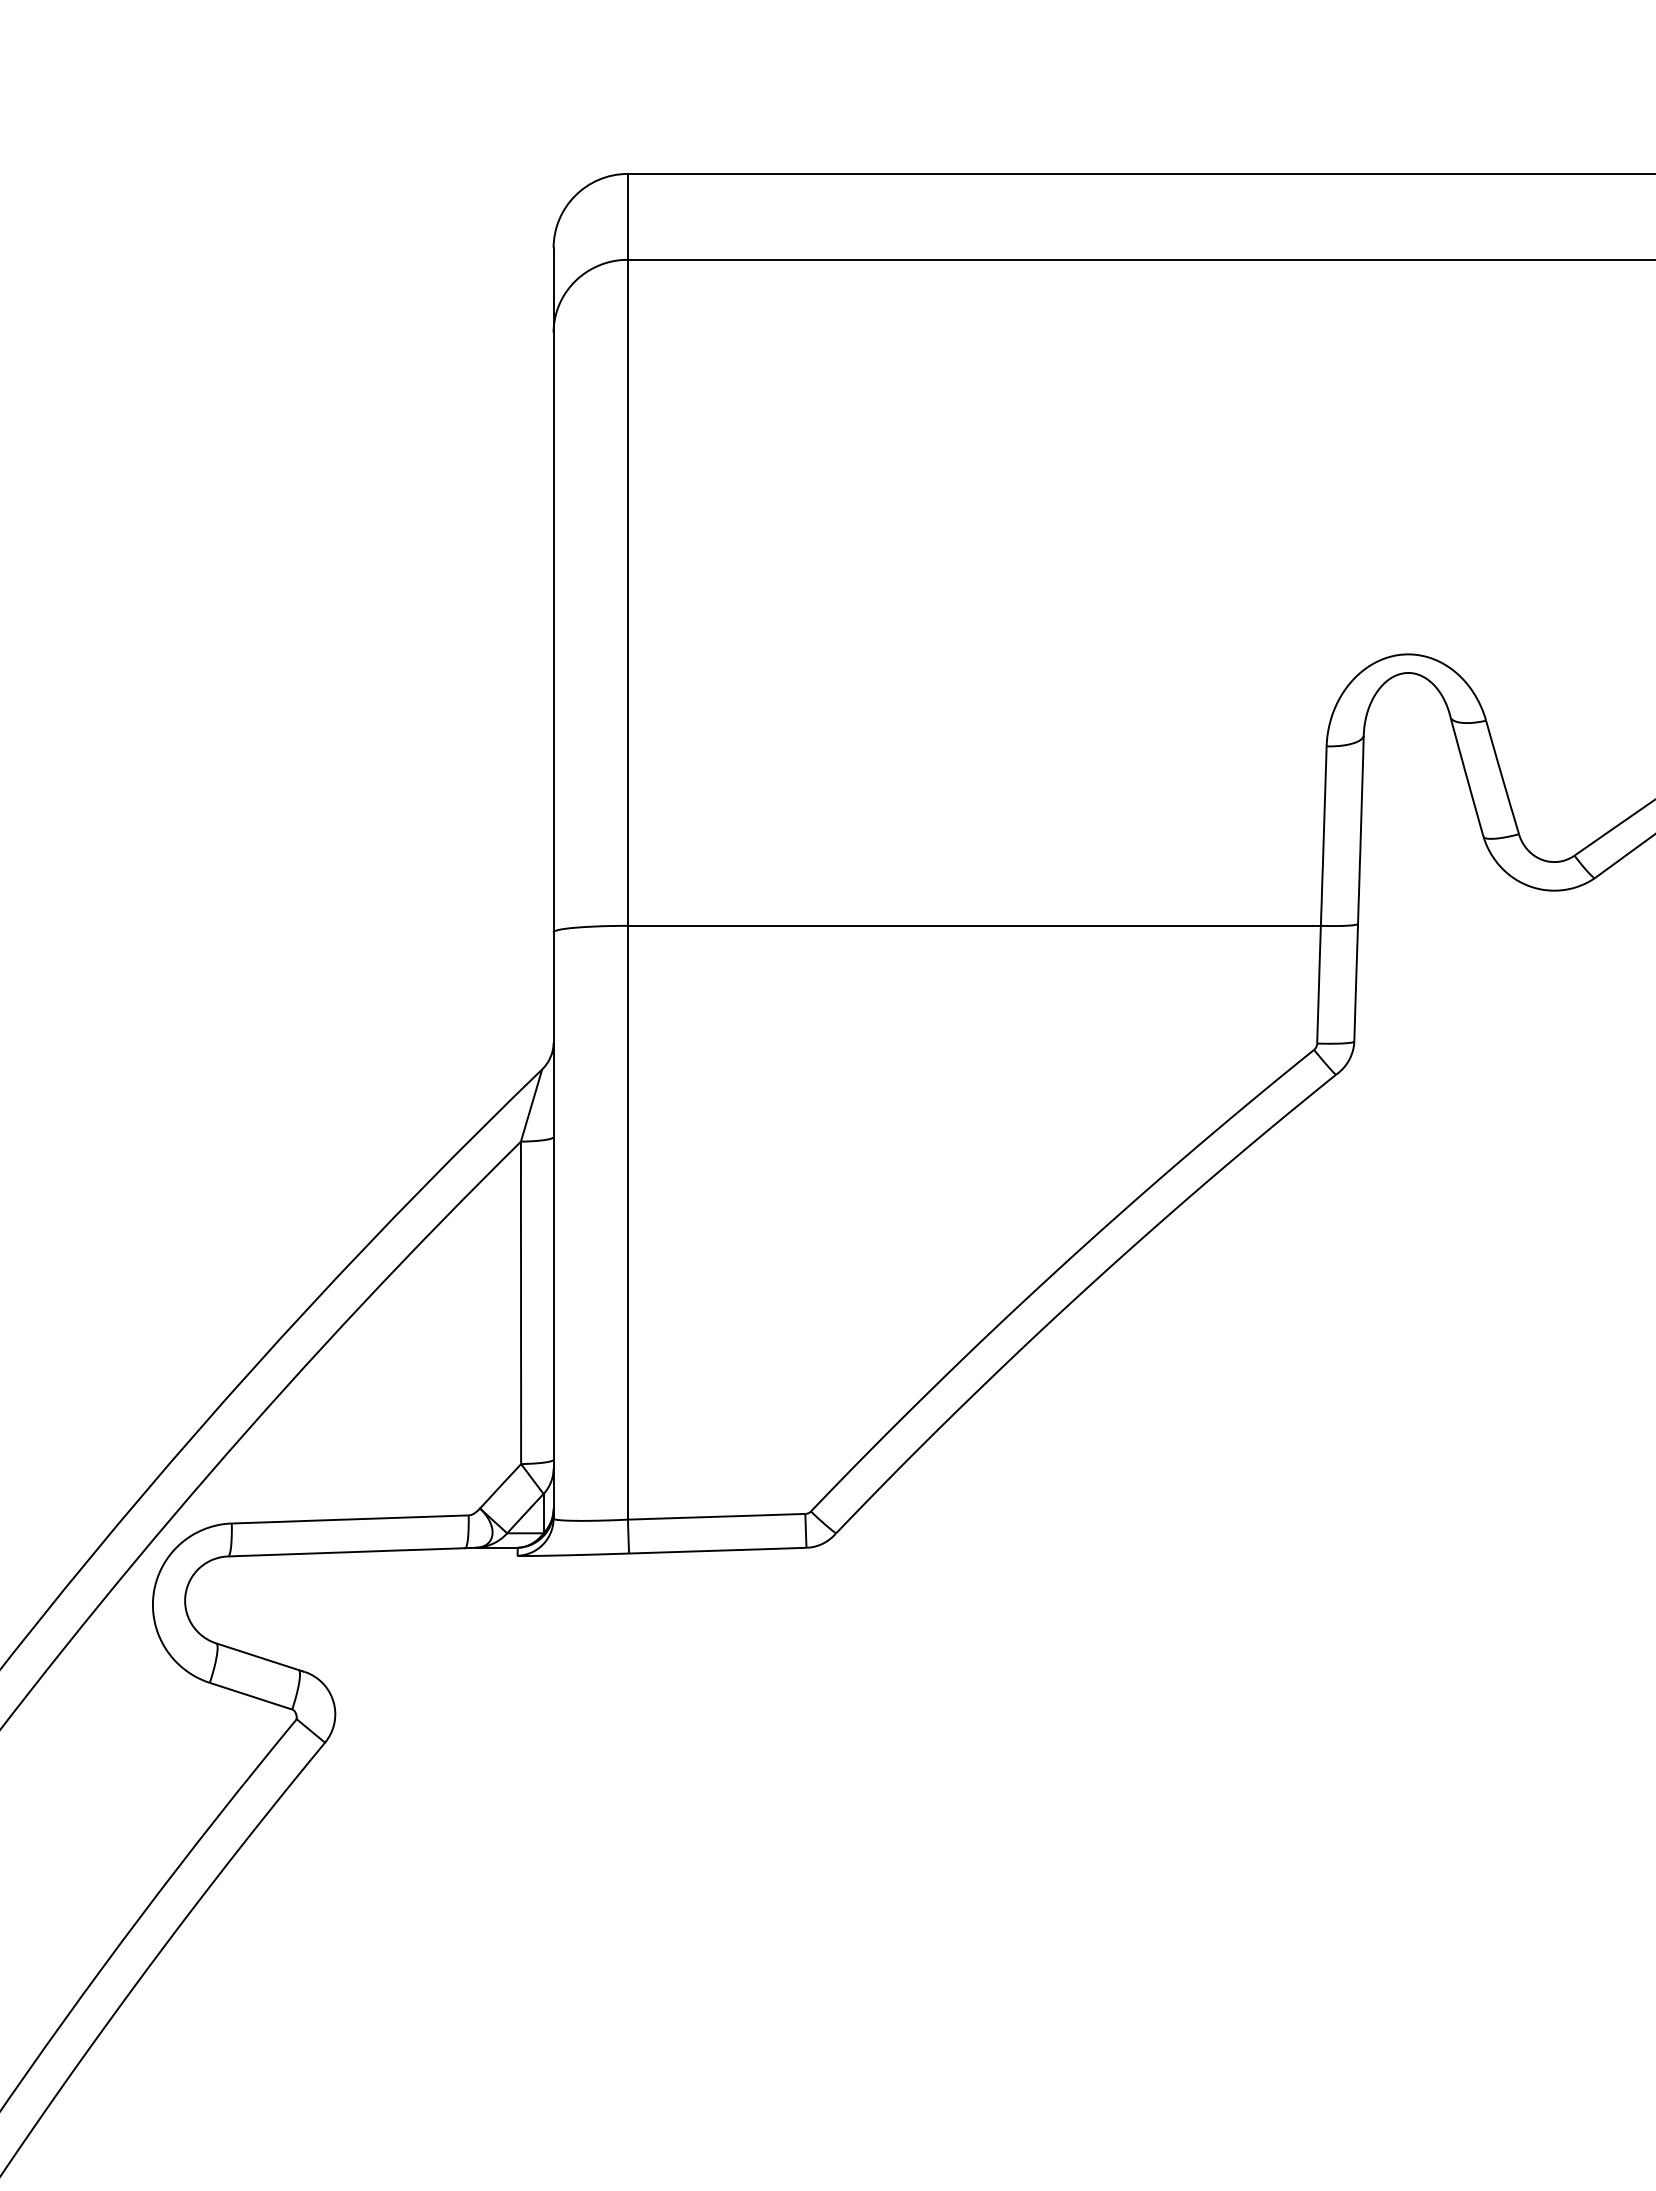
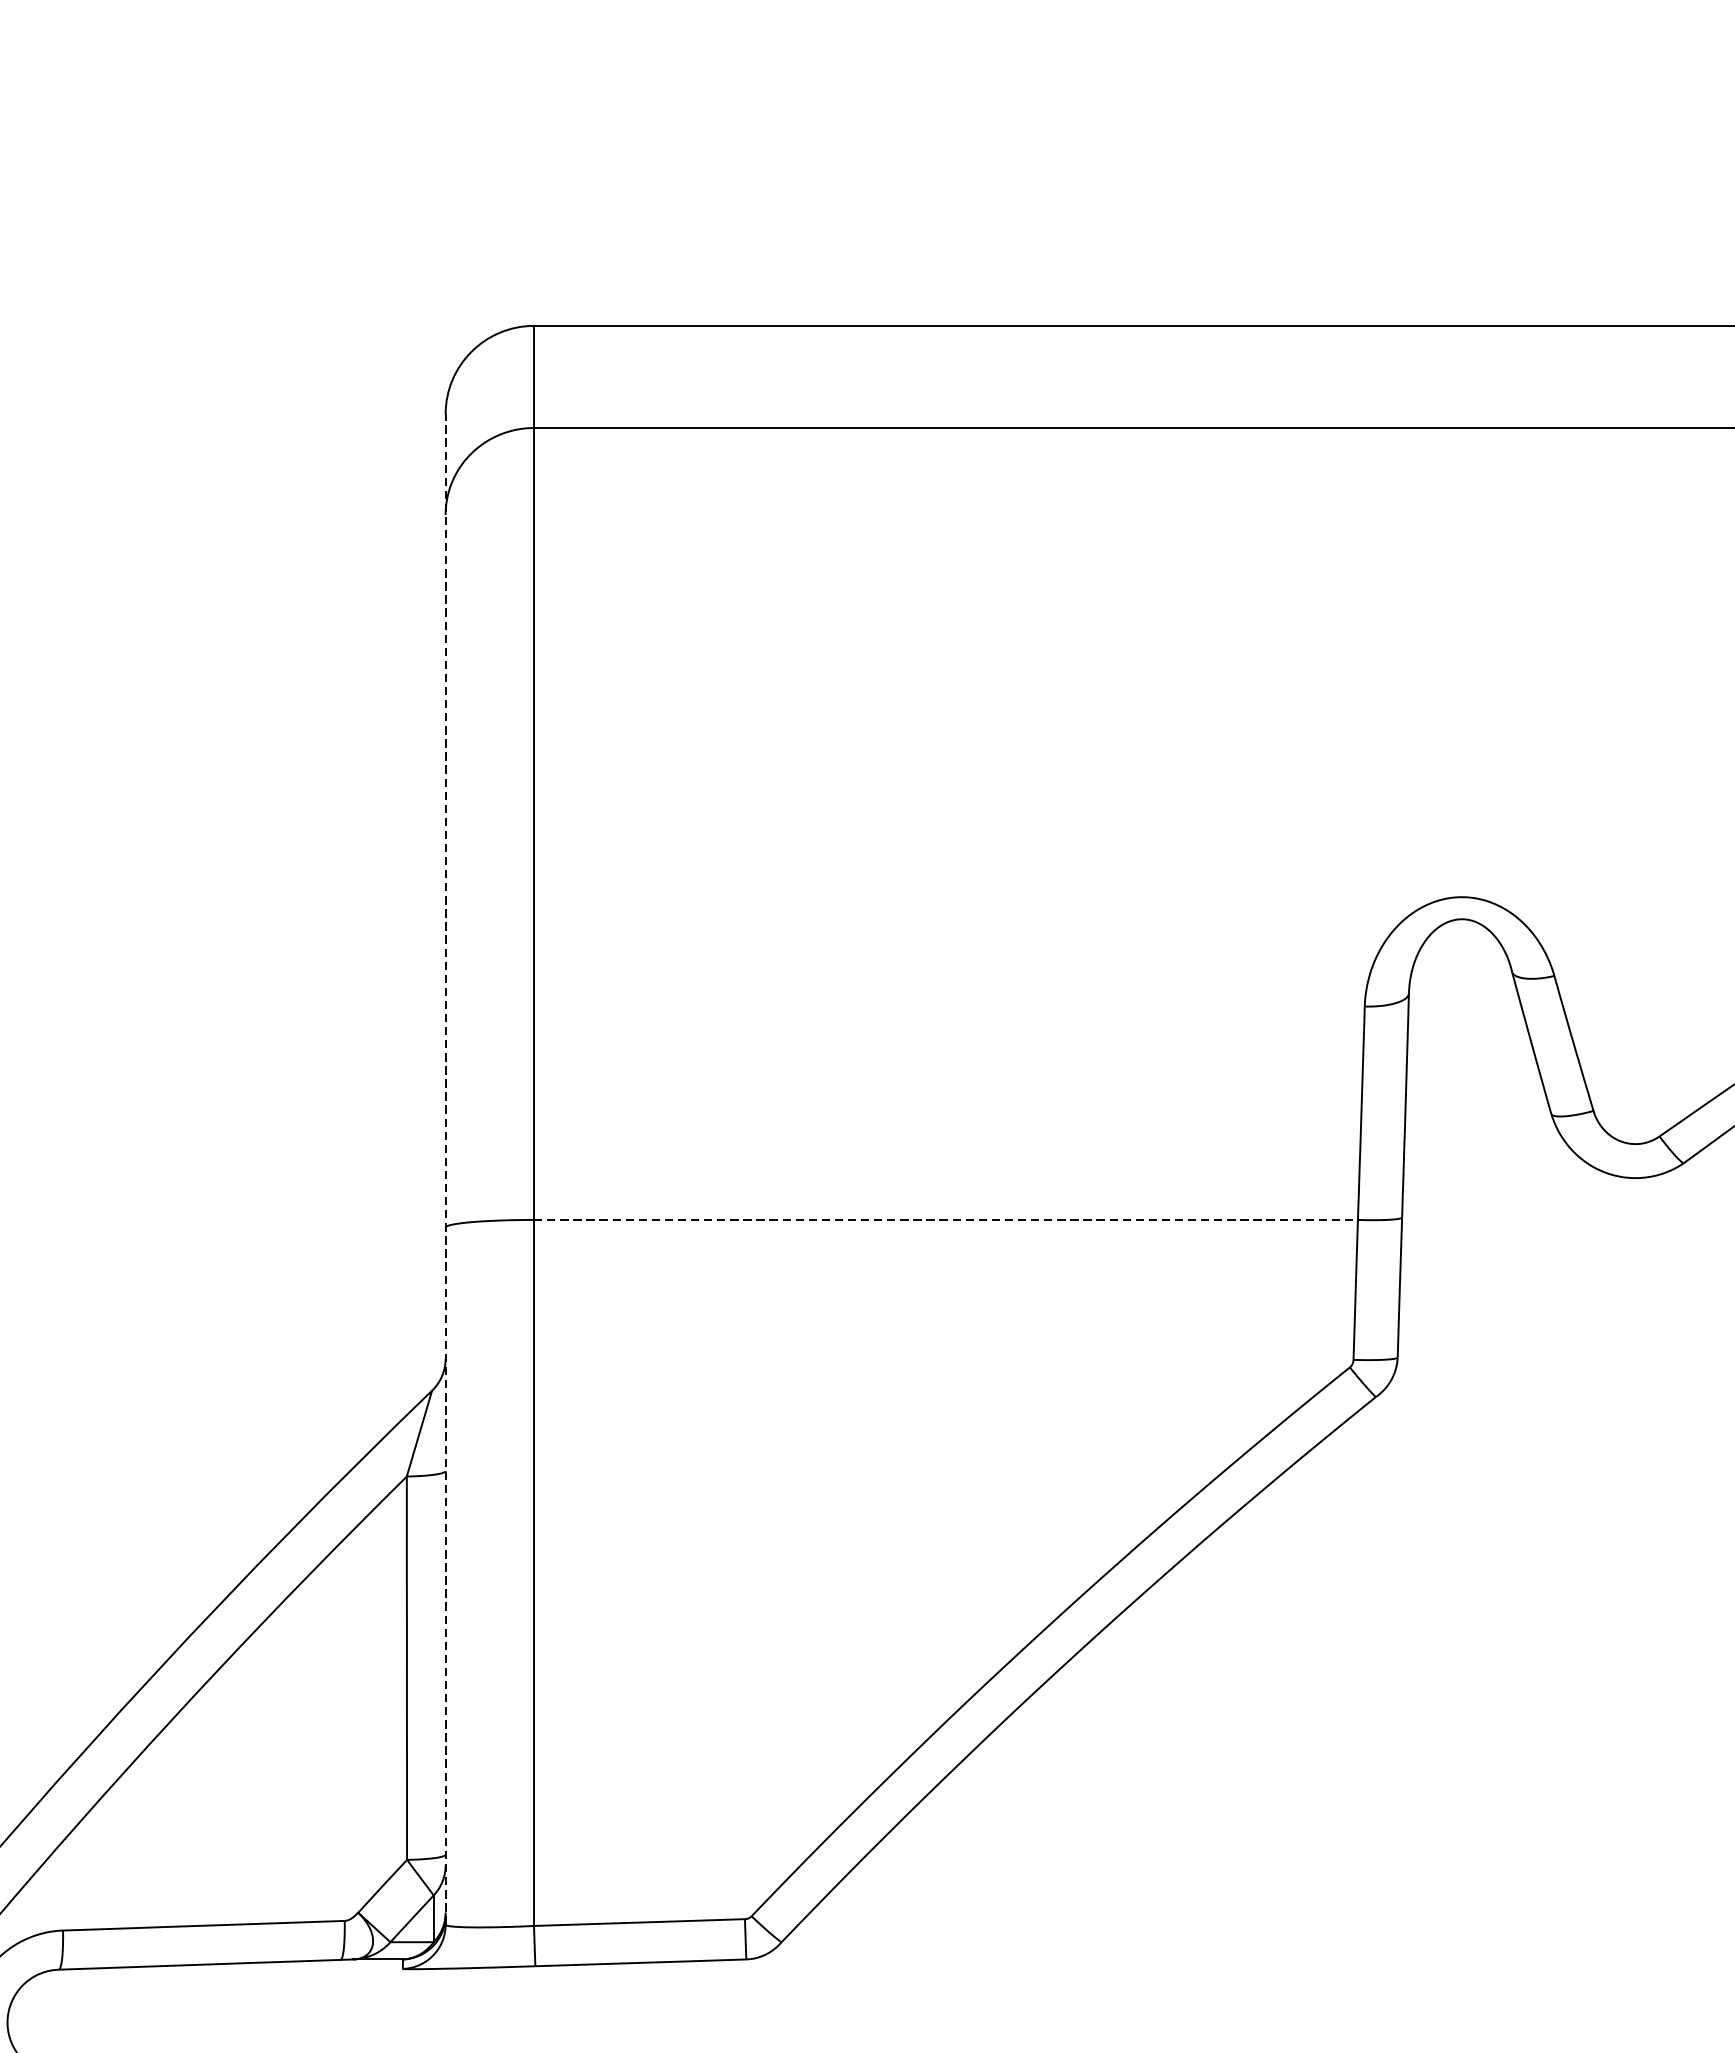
line: (553, 882) -> (445, 1168), solid -> dashed
line: (974, 925) -> (946, 1219), solid -> dashed

